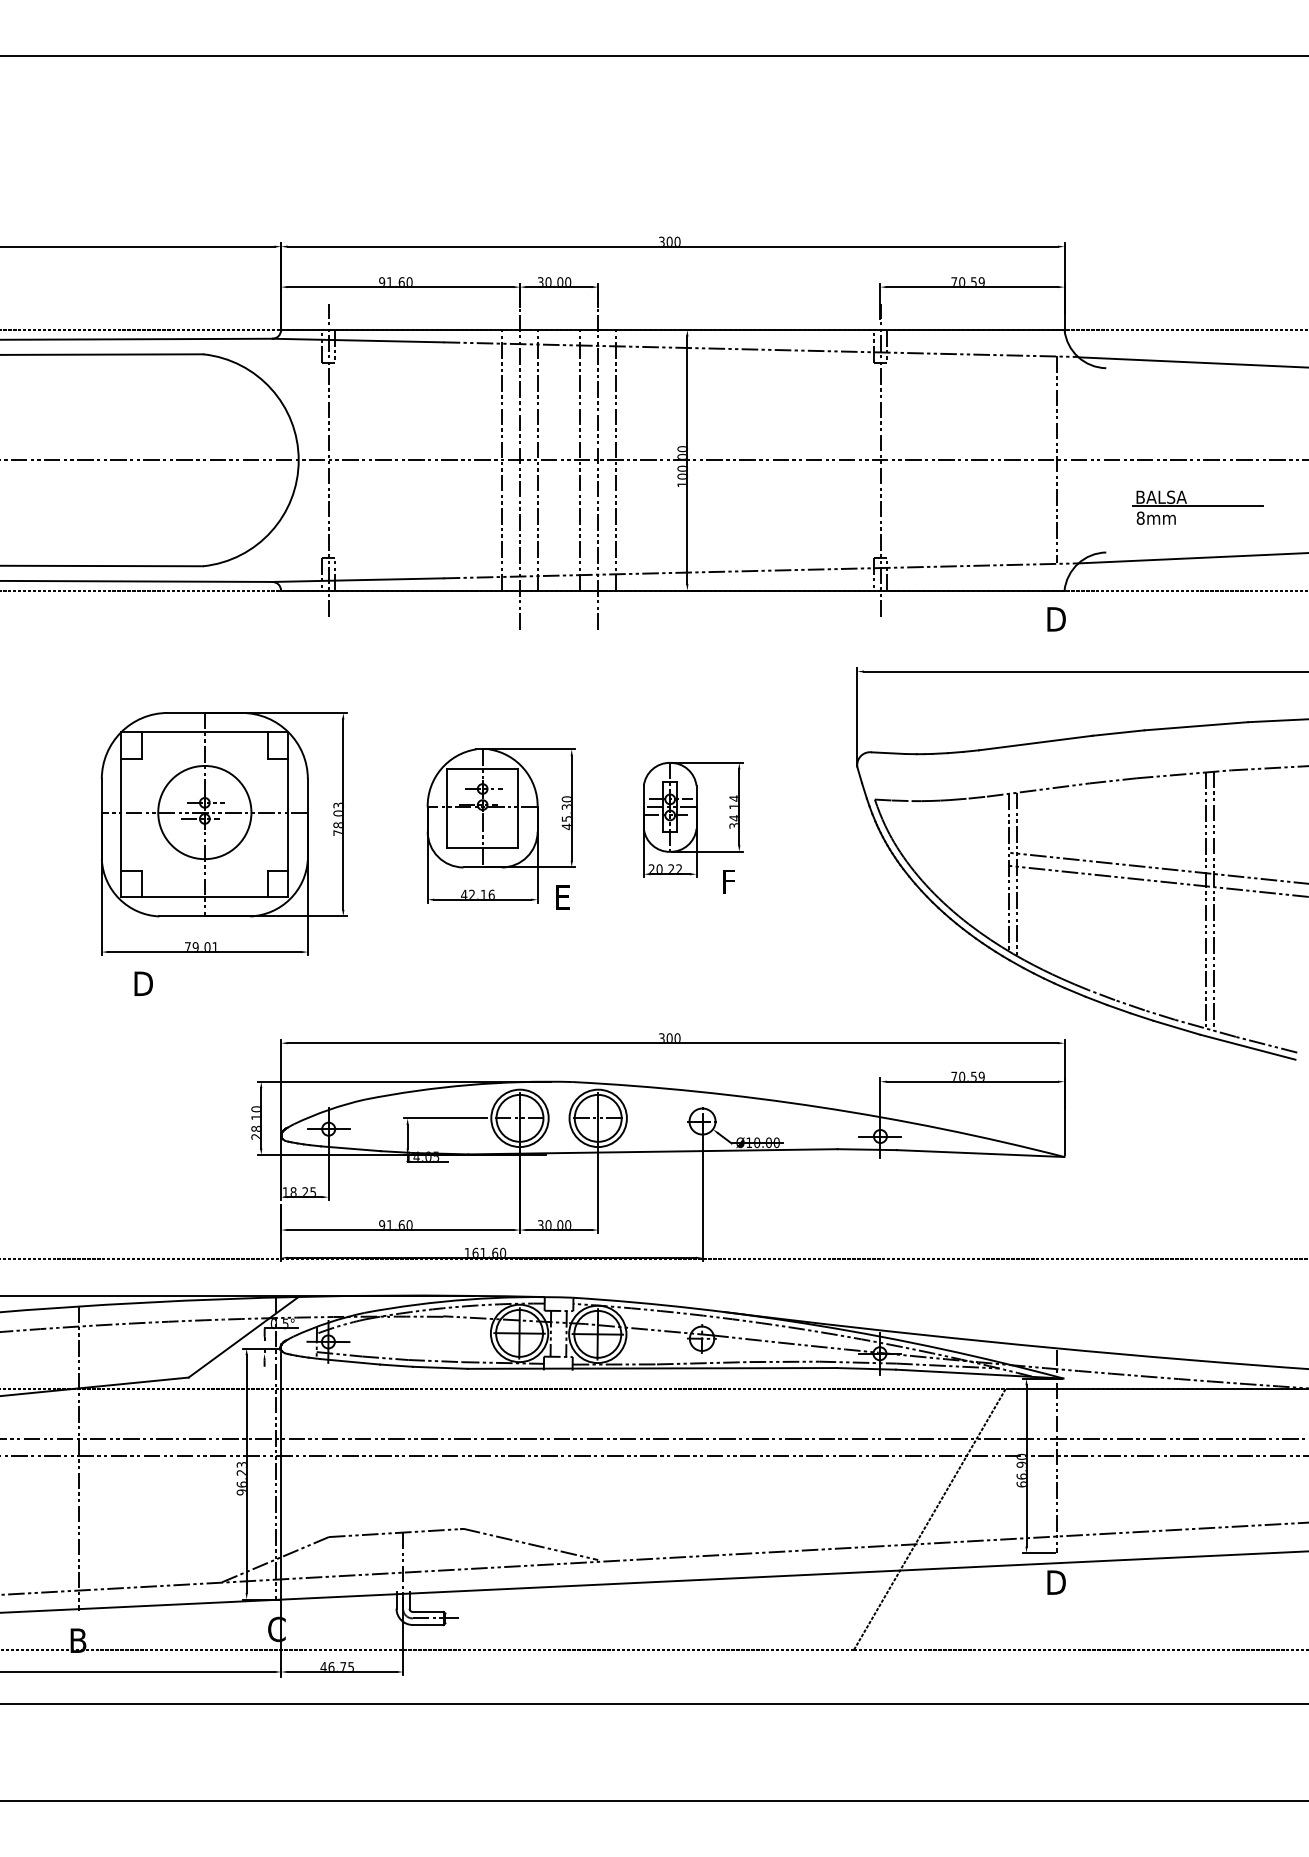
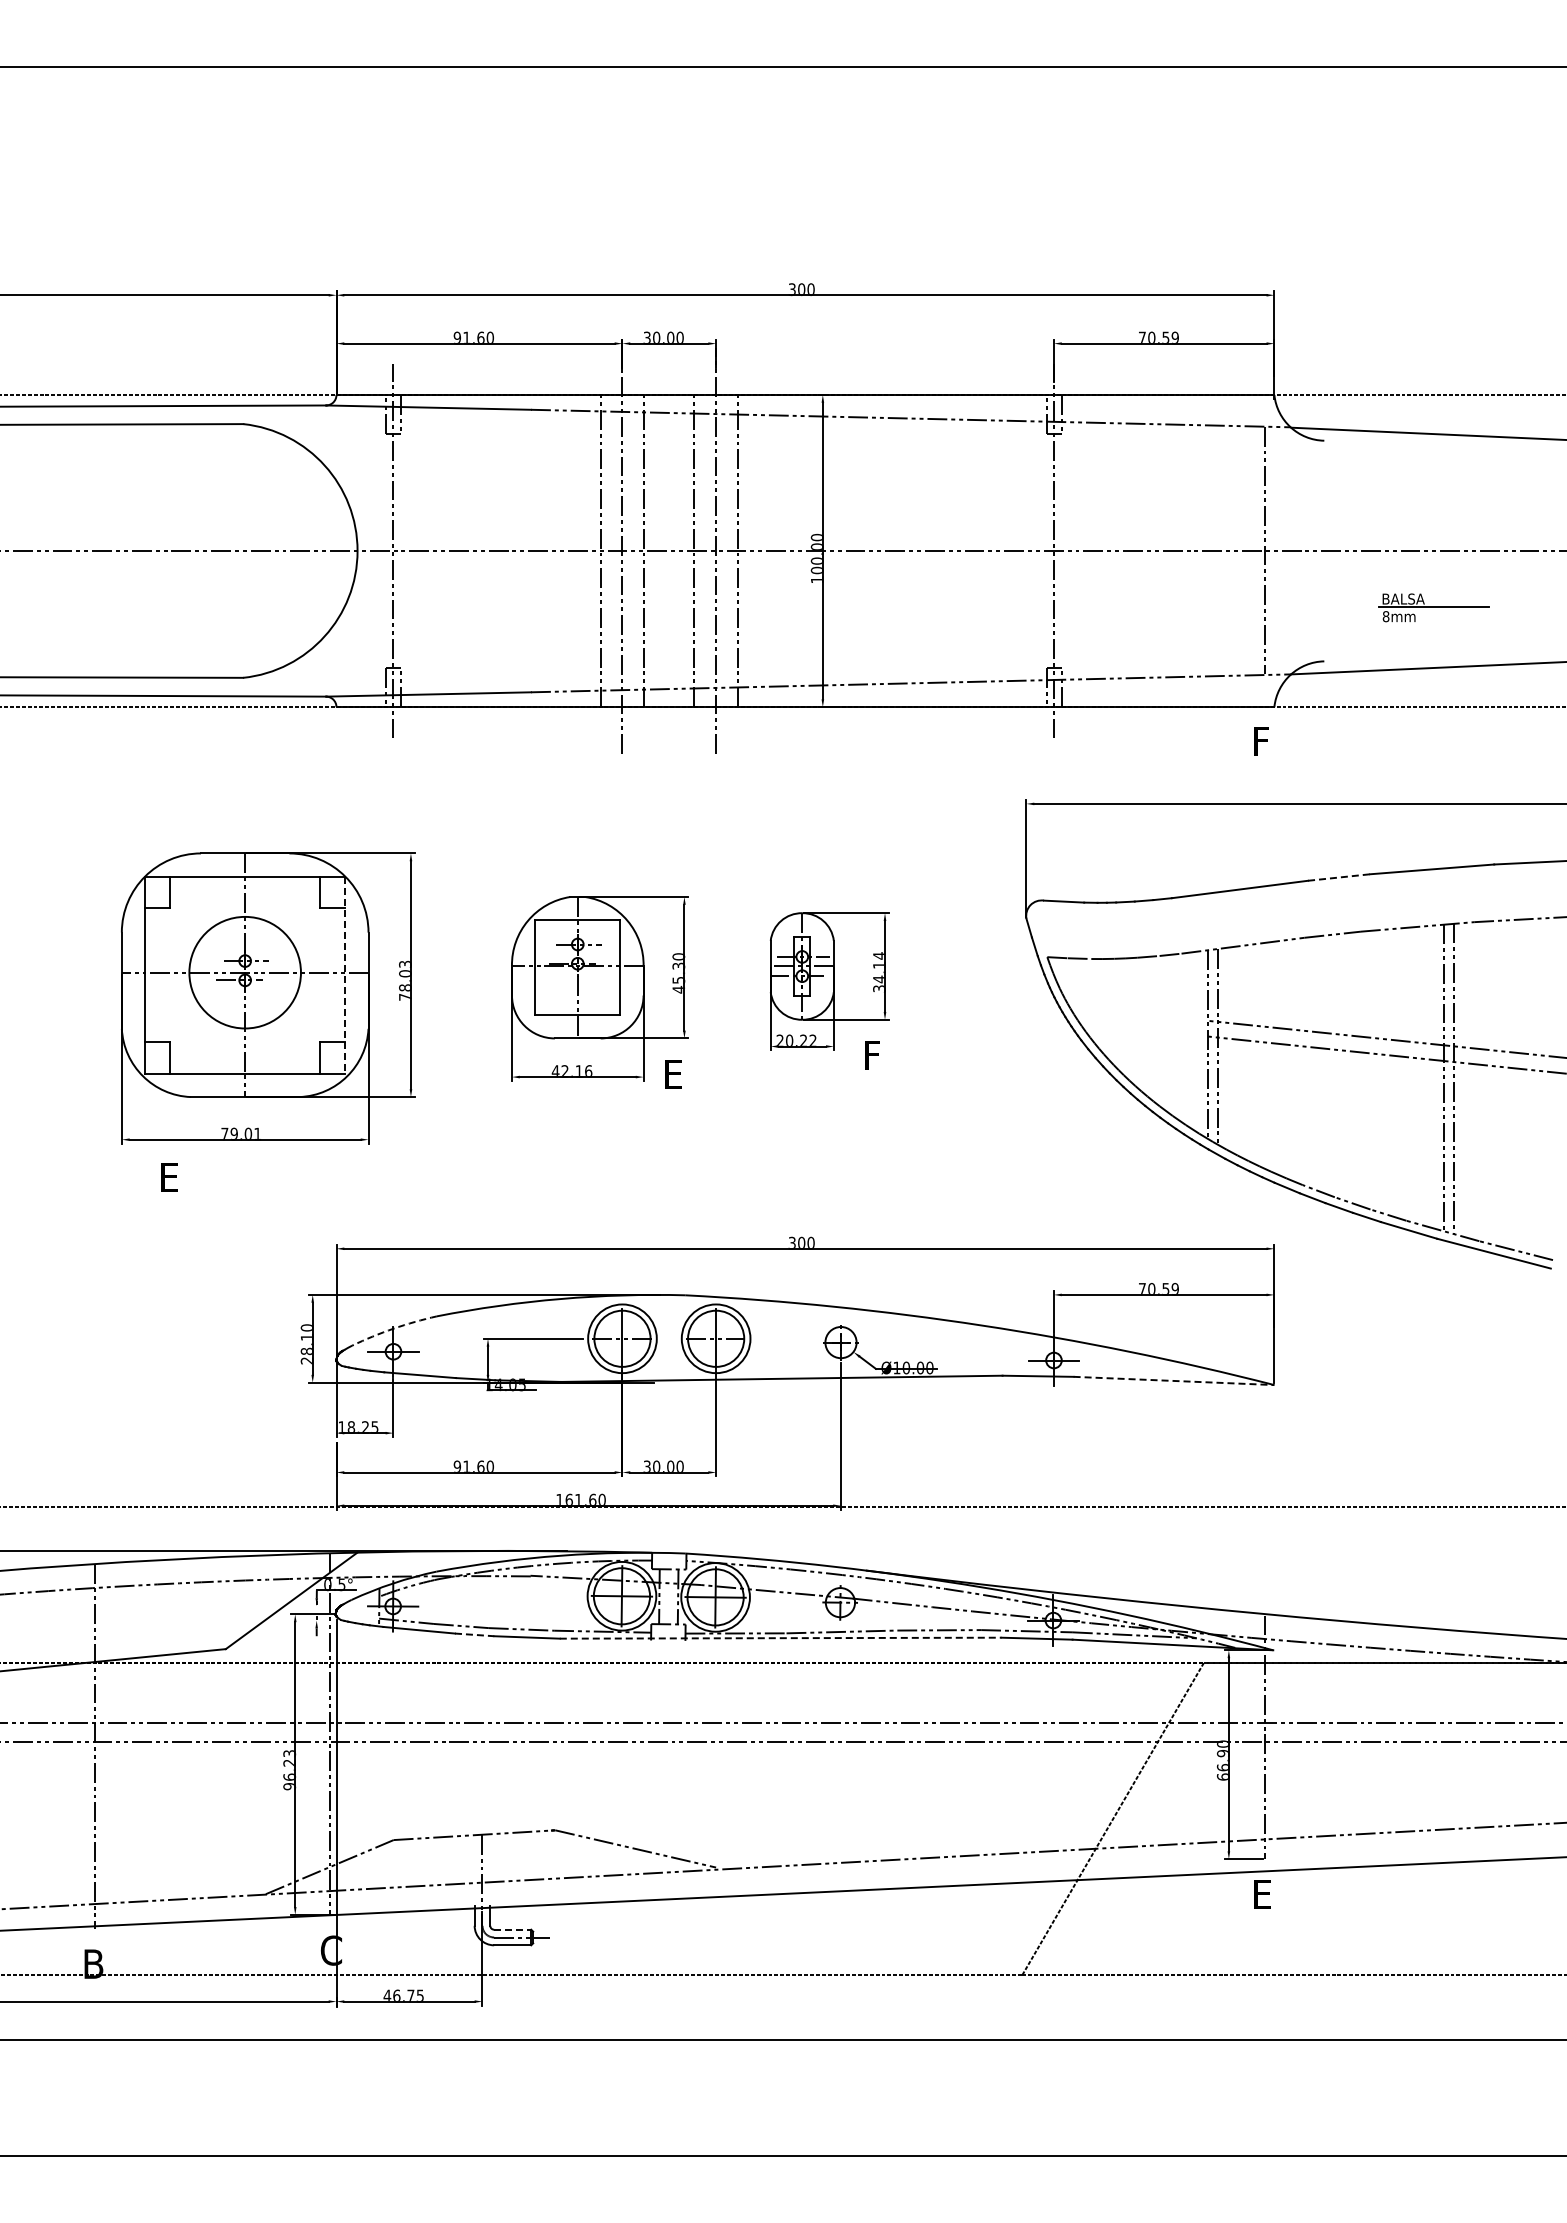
part: (1197, 507) -> (1433, 607), size x0.7
text: (1056, 619) -> (1264, 741), D -> F
line: (1118, 733) -> (1339, 877), solid -> dashed
line: (288, 814) -> (345, 975), solid -> dashed
text: (144, 983) -> (172, 1177), D -> E
arc: (328, 1109) -> (393, 1328), solid -> dashed
line: (981, 1153) -> (1174, 1380), solid -> dashed
line: (396, 1365) -> (474, 1634), solid -> dashed
line: (651, 1368) -> (780, 1638), solid -> dashed
text: (1056, 1582) -> (1264, 1894), D -> E
line: (428, 1611) -> (512, 1929), solid -> dashed

